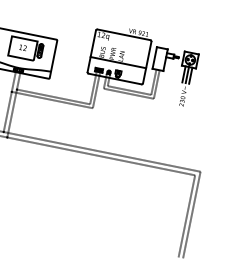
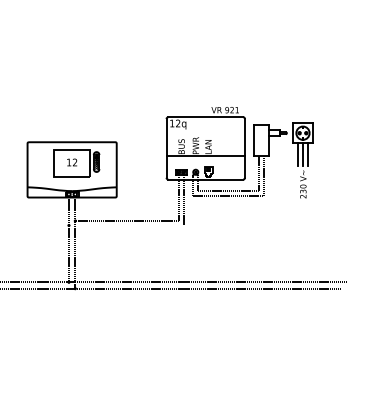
line: (51, 99) -> (125, 225), removed
line: (191, 215) -> (347, 343), removed
line: (187, 216) -> (341, 346), removed

